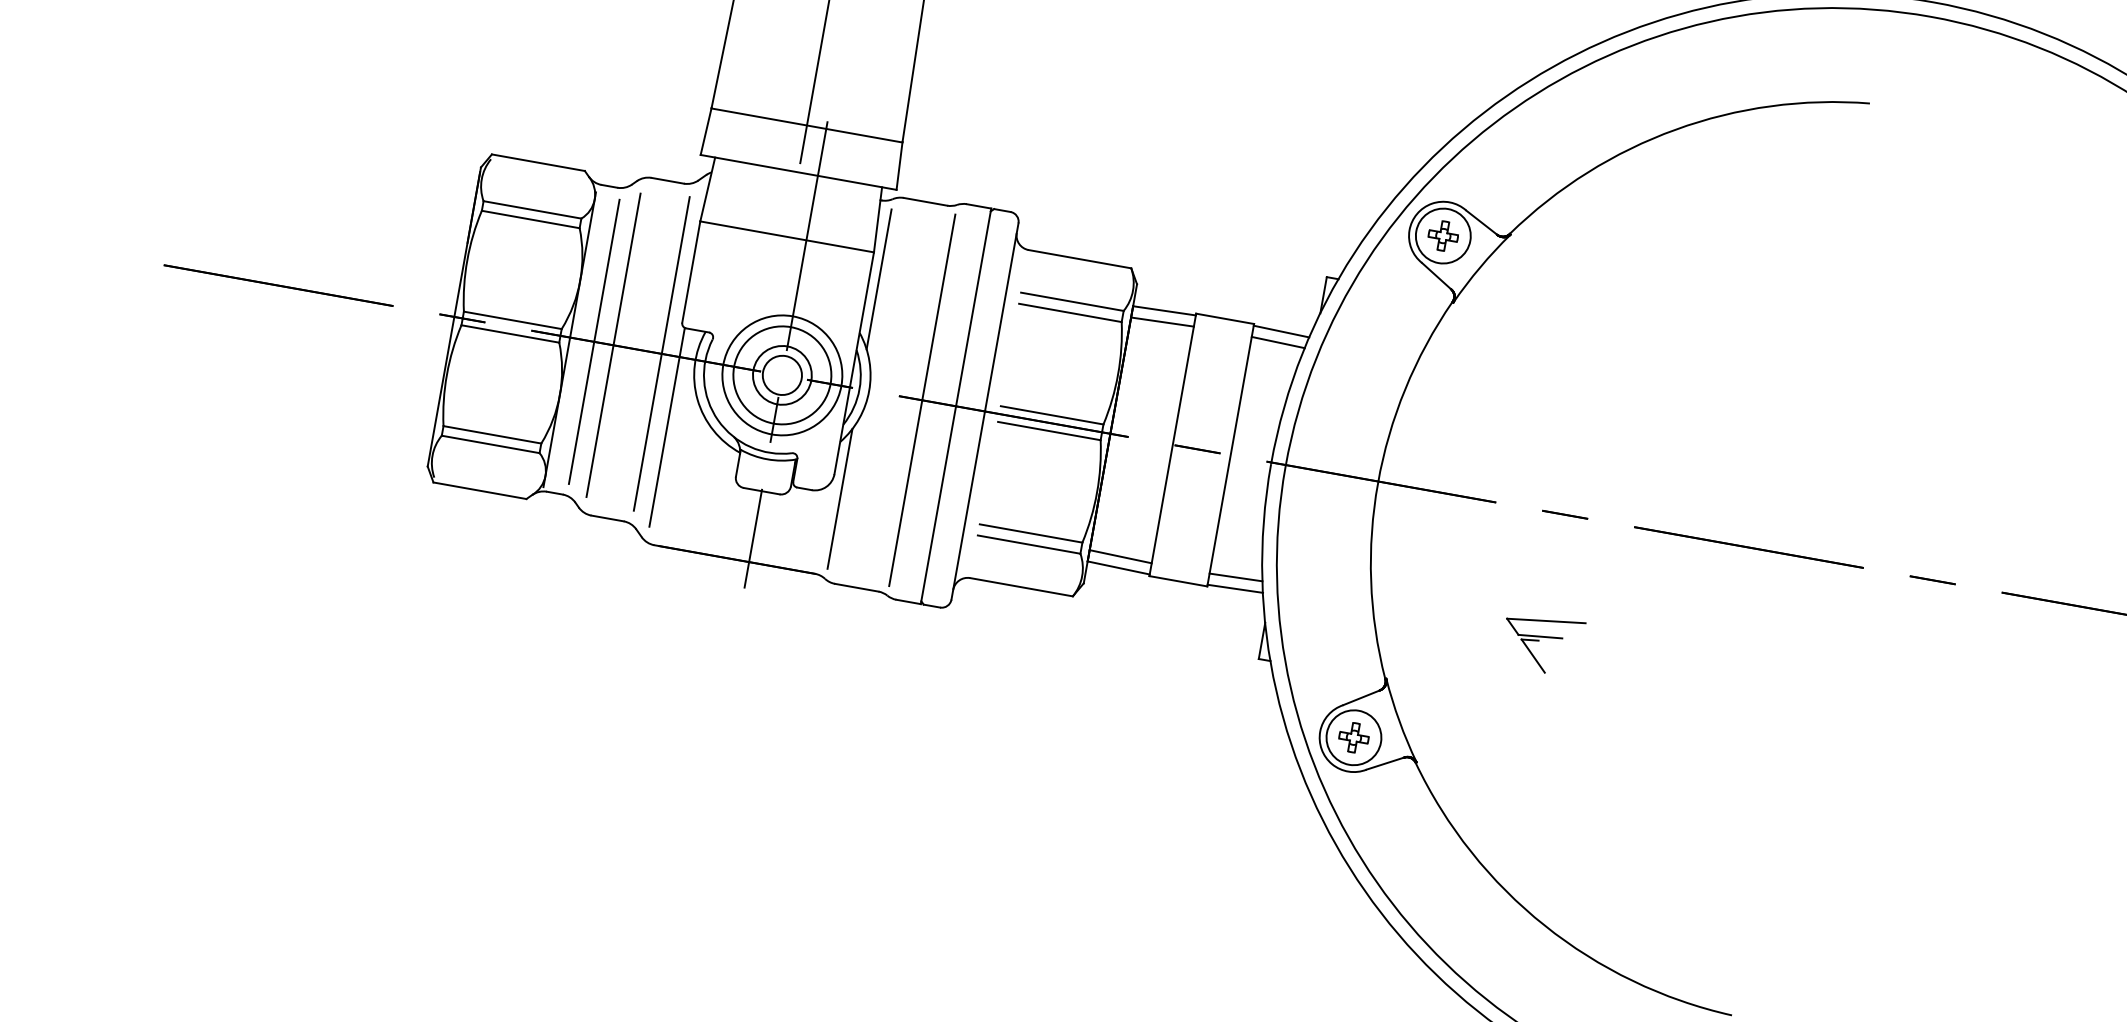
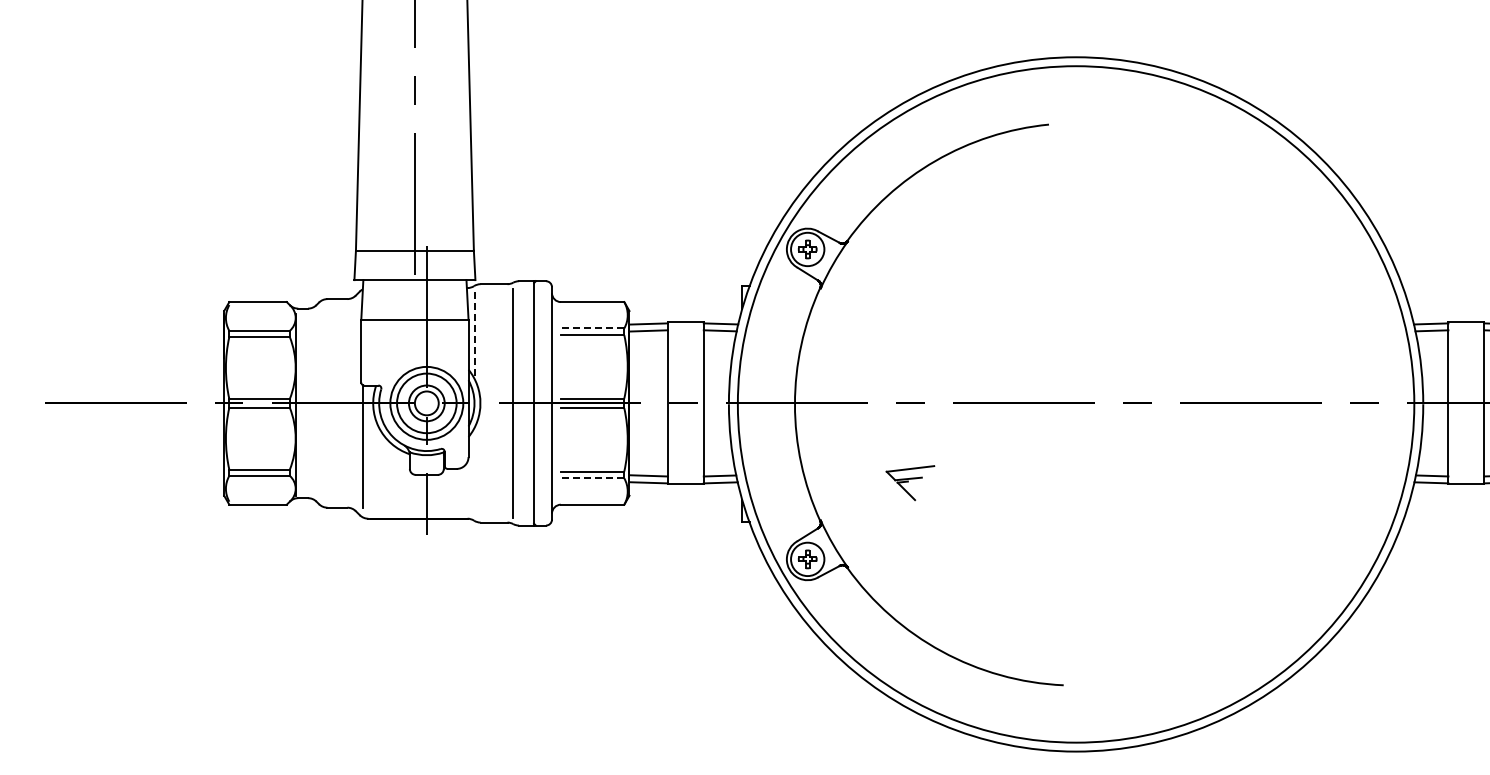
line: (878, 280) -> (474, 336), solid -> dashed
line: (1072, 301) -> (592, 328), solid -> dashed
line: (594, 342) -> (310, 403), removed
line: (613, 345) -> (322, 403), removed
line: (662, 354) -> (352, 403), removed
line: (840, 497) -> (474, 470), removed
line: (1028, 544) -> (592, 478), solid -> dashed

